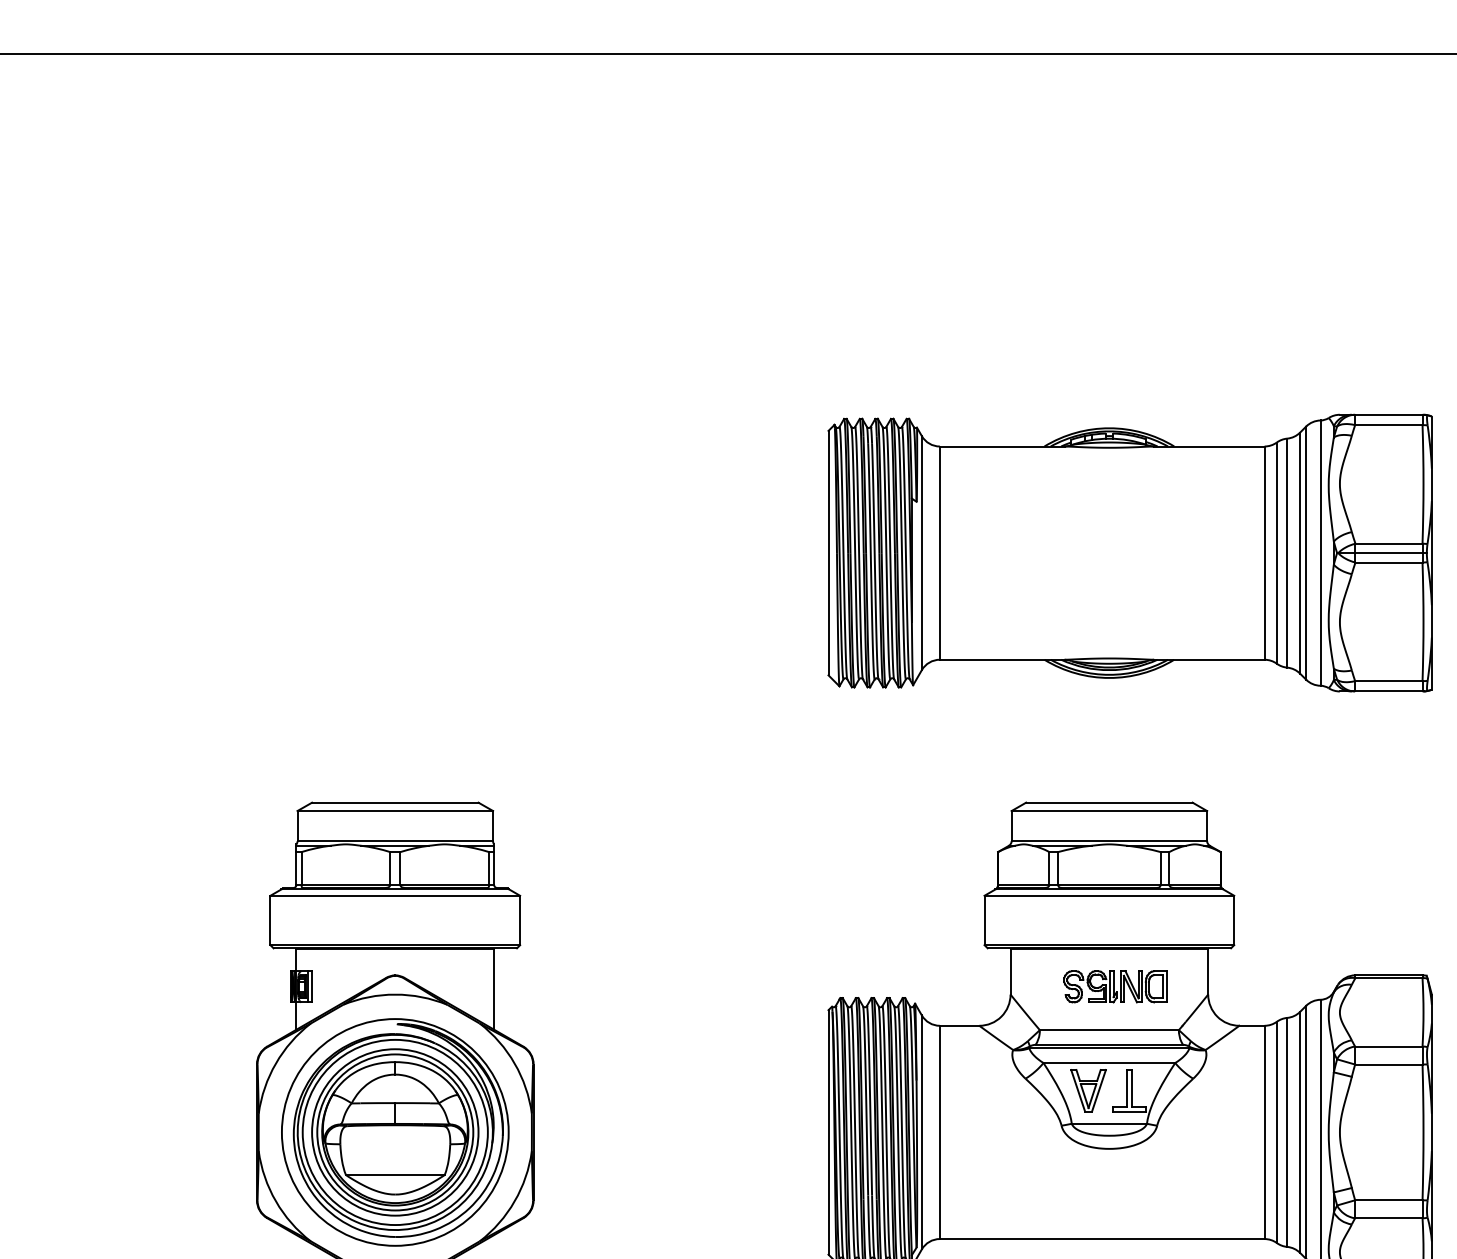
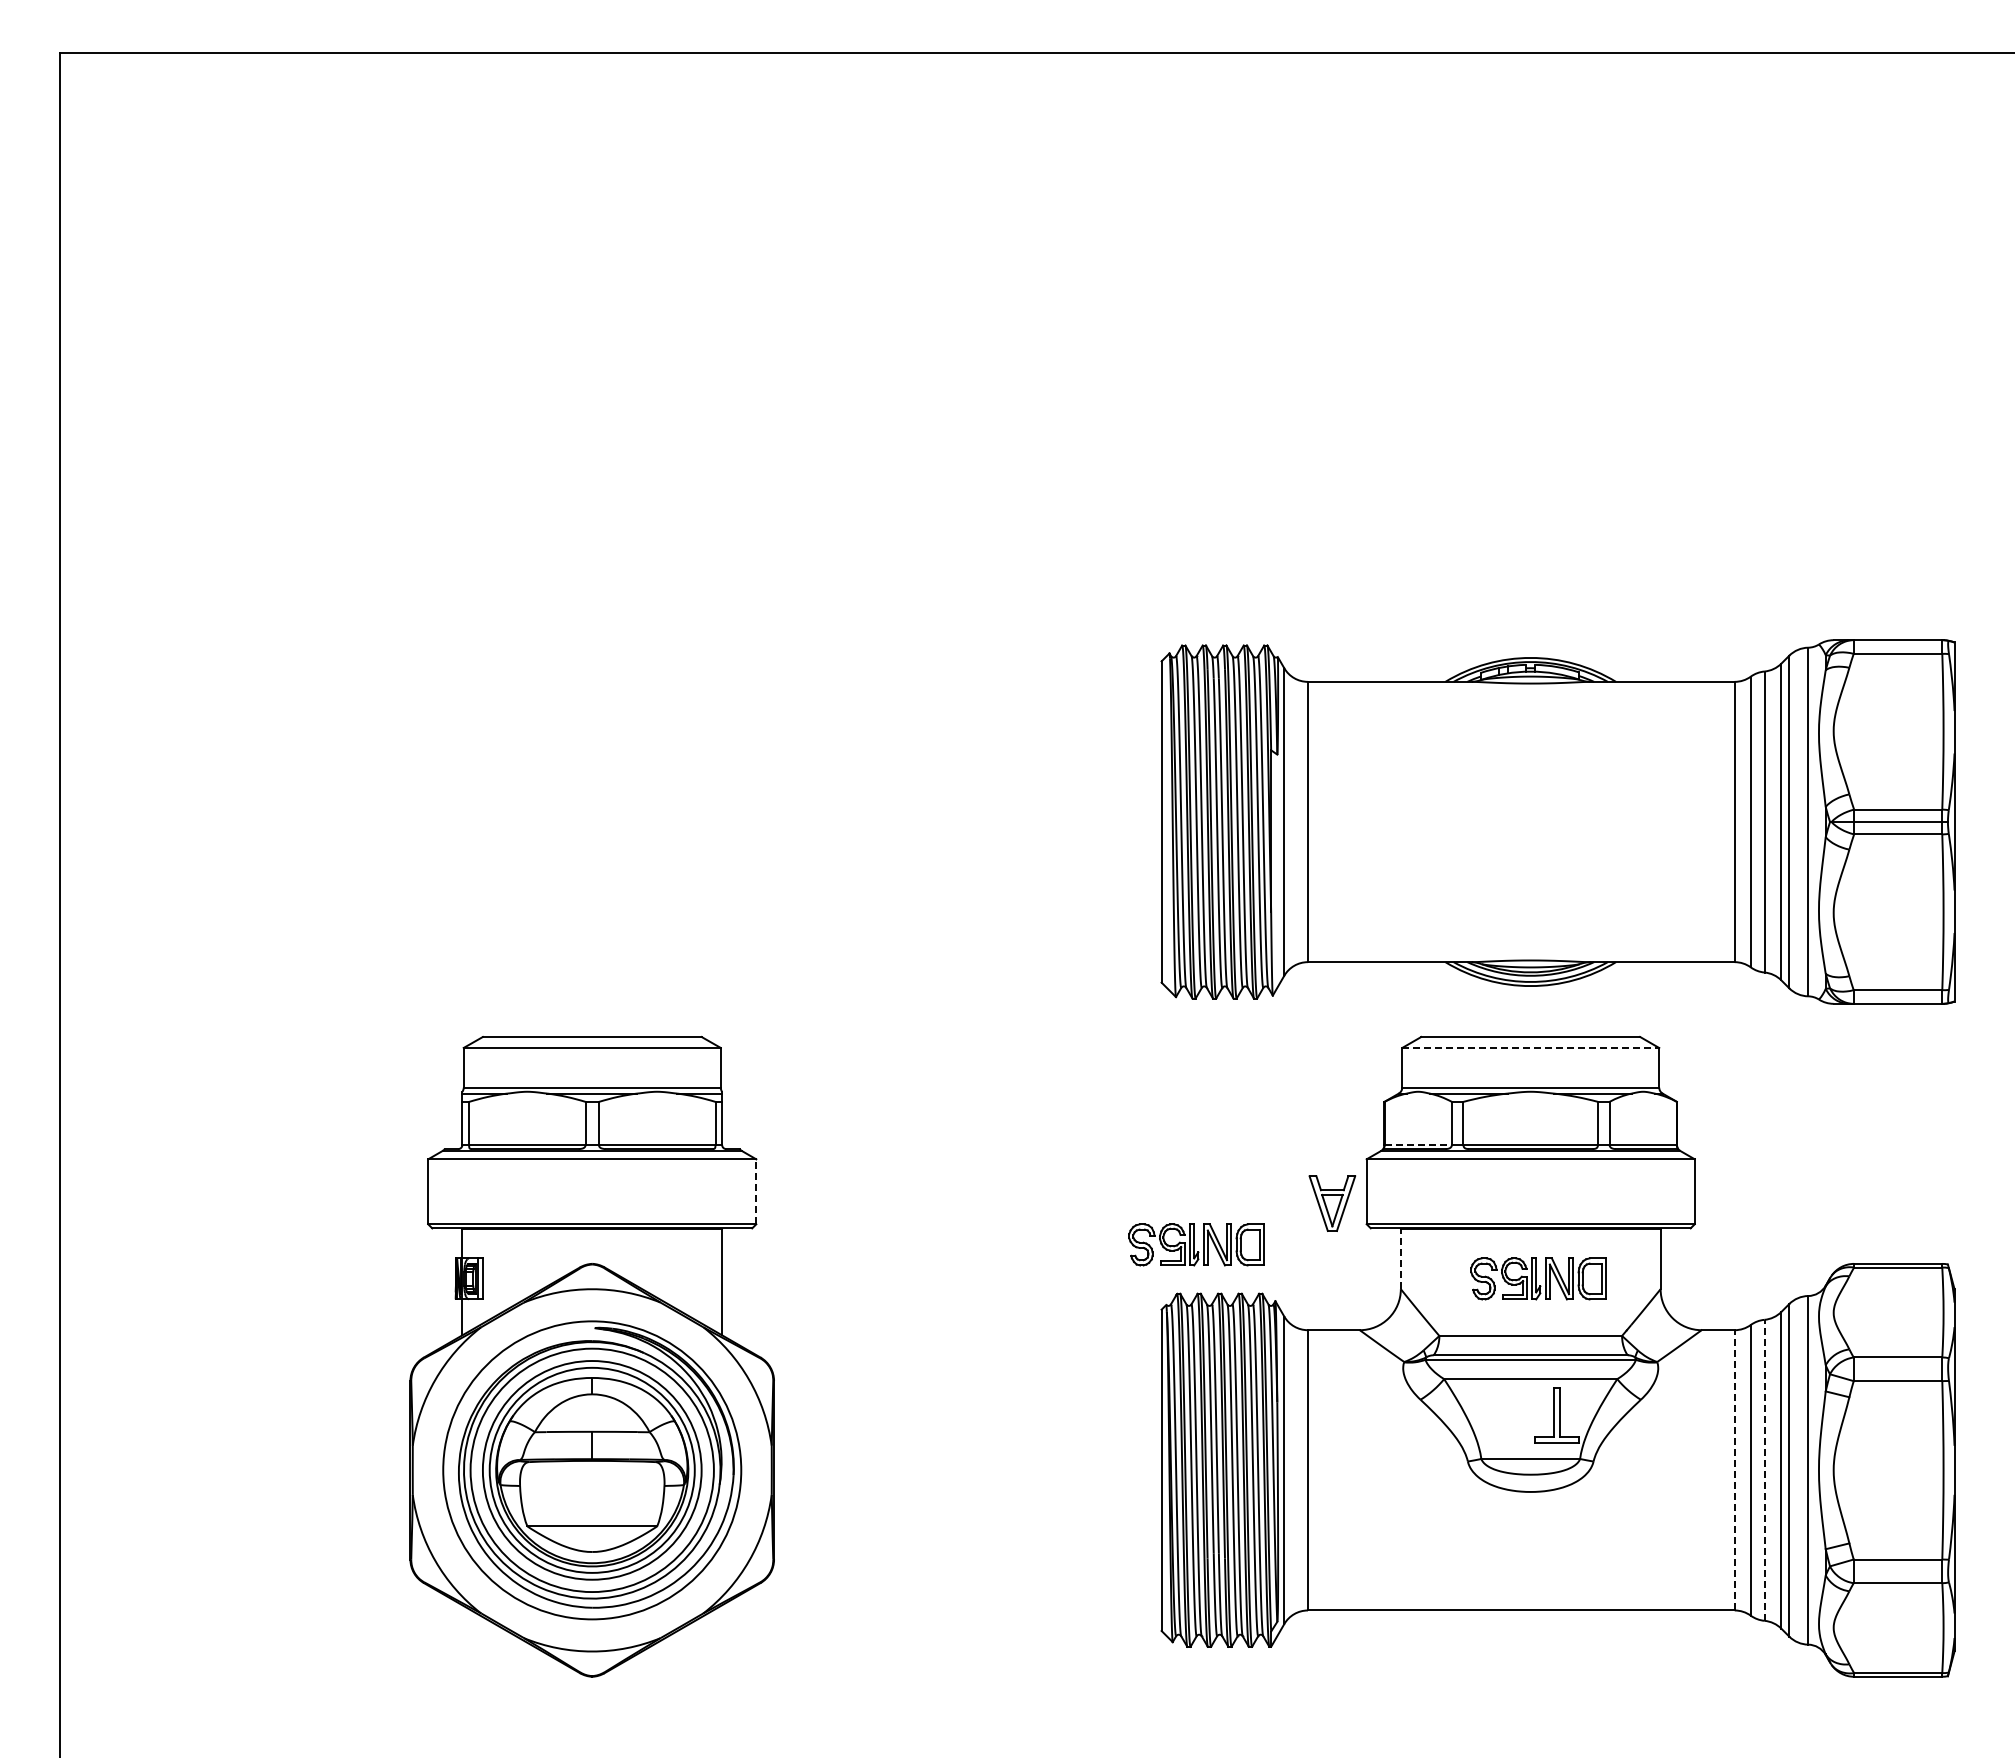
part: (1129, 552) -> (1557, 821), moved
line: (1109, 811) -> (1530, 1048), solid -> dashed
line: (1023, 884) -> (1418, 1144), solid -> dashed
line: (520, 920) -> (756, 1191), solid -> dashed
part: (855, 960) -> (1196, 1244), added
line: (1010, 971) -> (1400, 1259), solid -> dashed
part: (1088, 1090) -> (1332, 1203), moved
line: (1264, 1131) -> (1734, 1469), solid -> dashed
line: (1287, 1131) -> (1764, 1469), solid -> dashed

